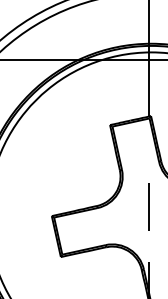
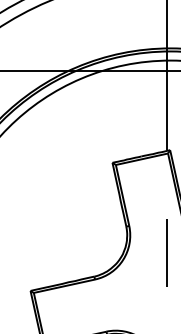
line: (148, 206) -> (166, 252), moved

